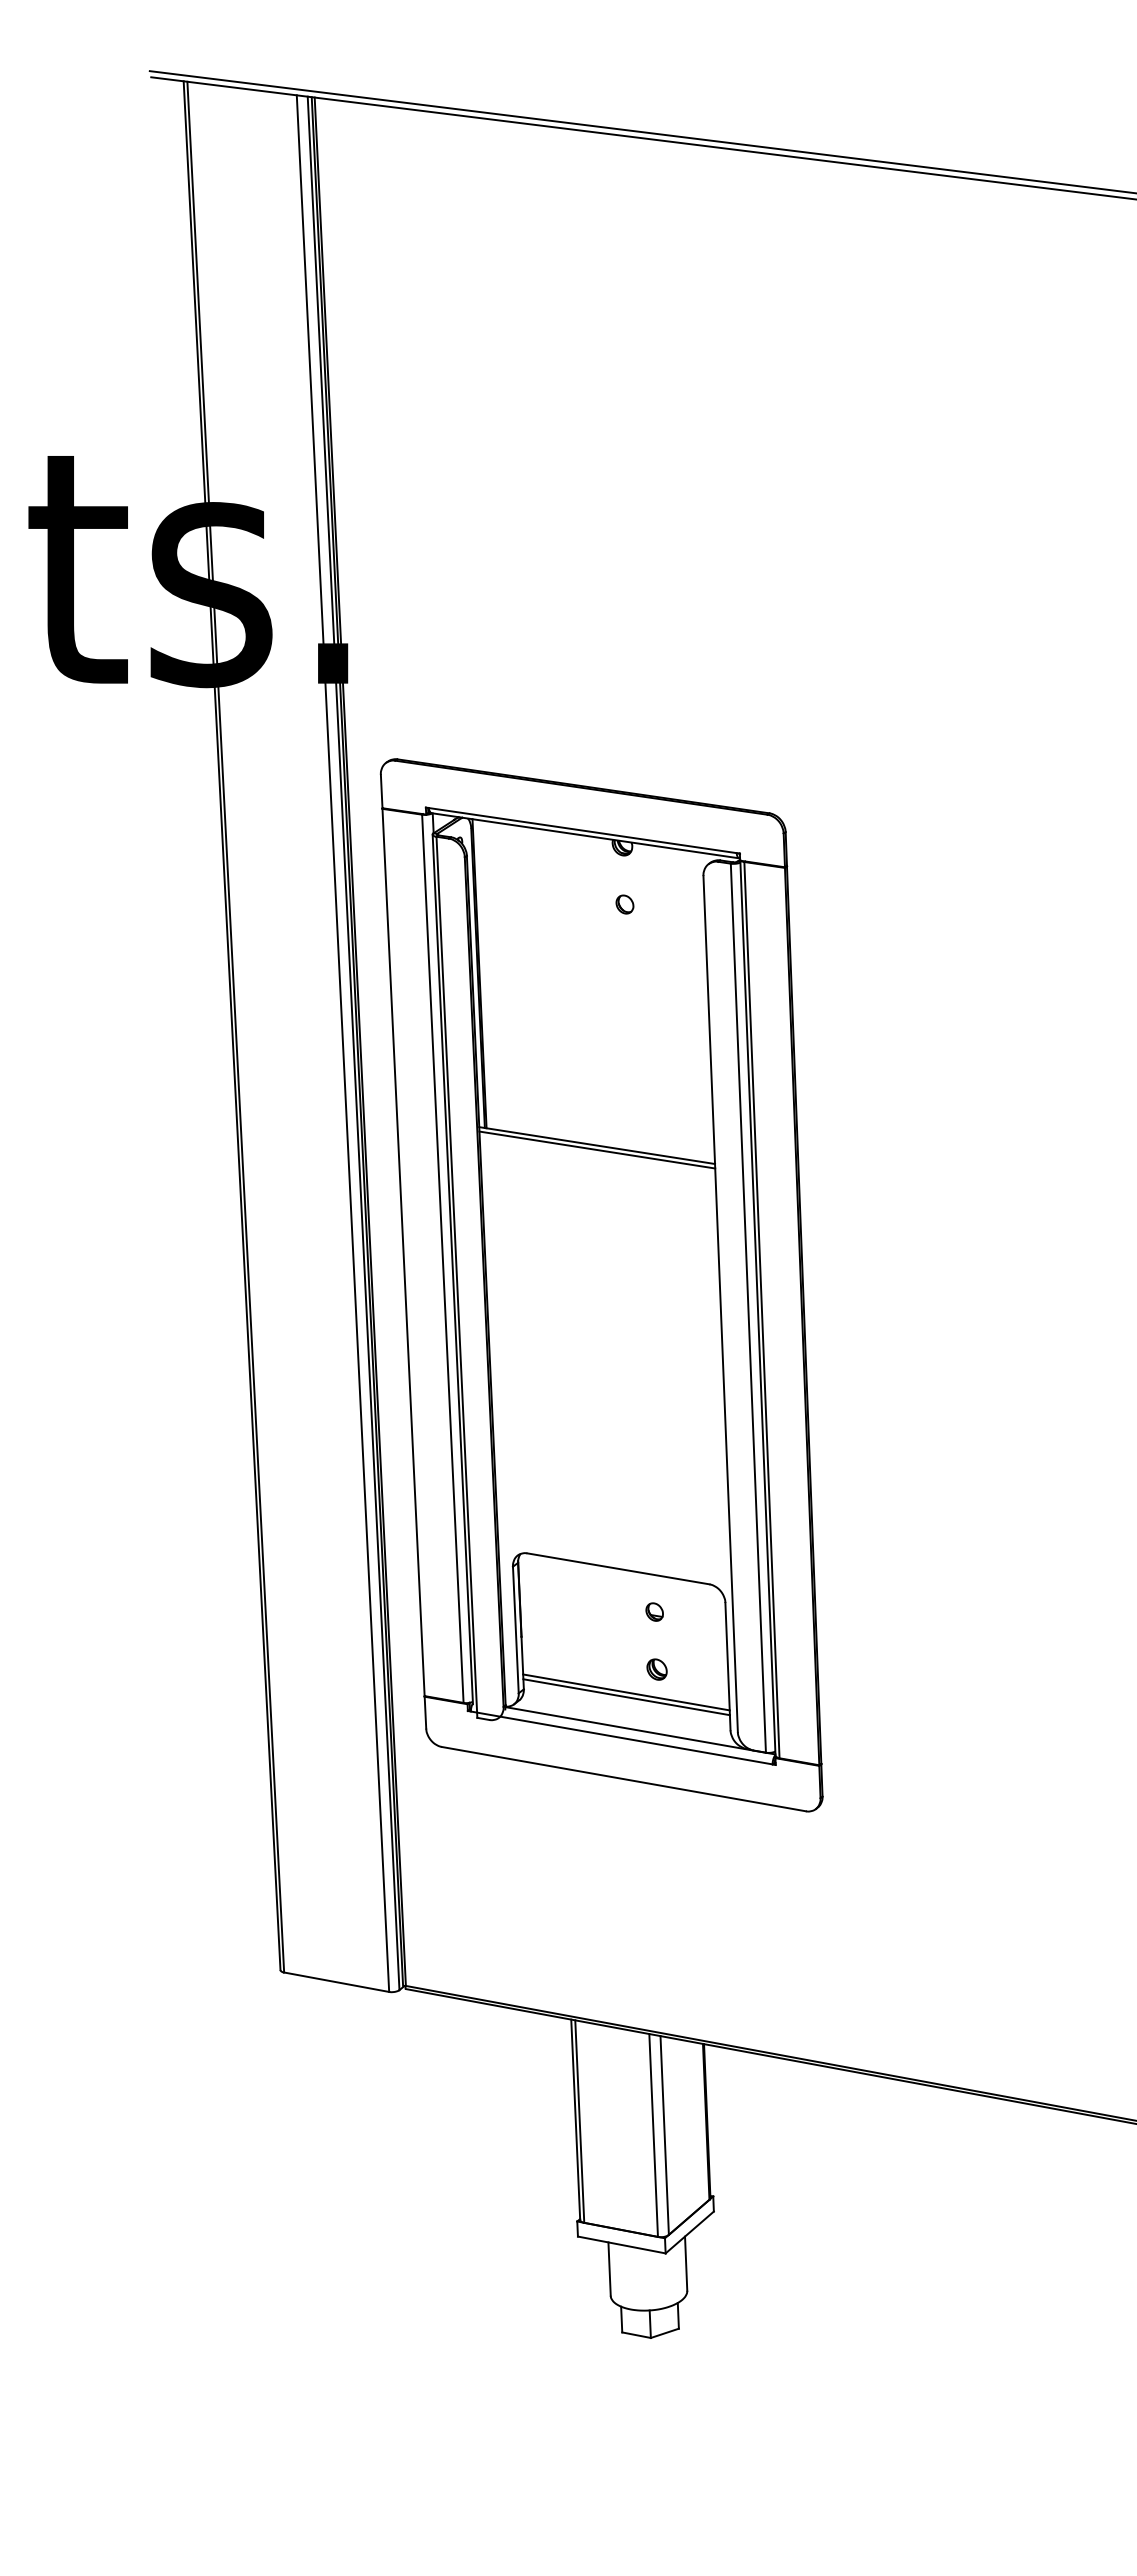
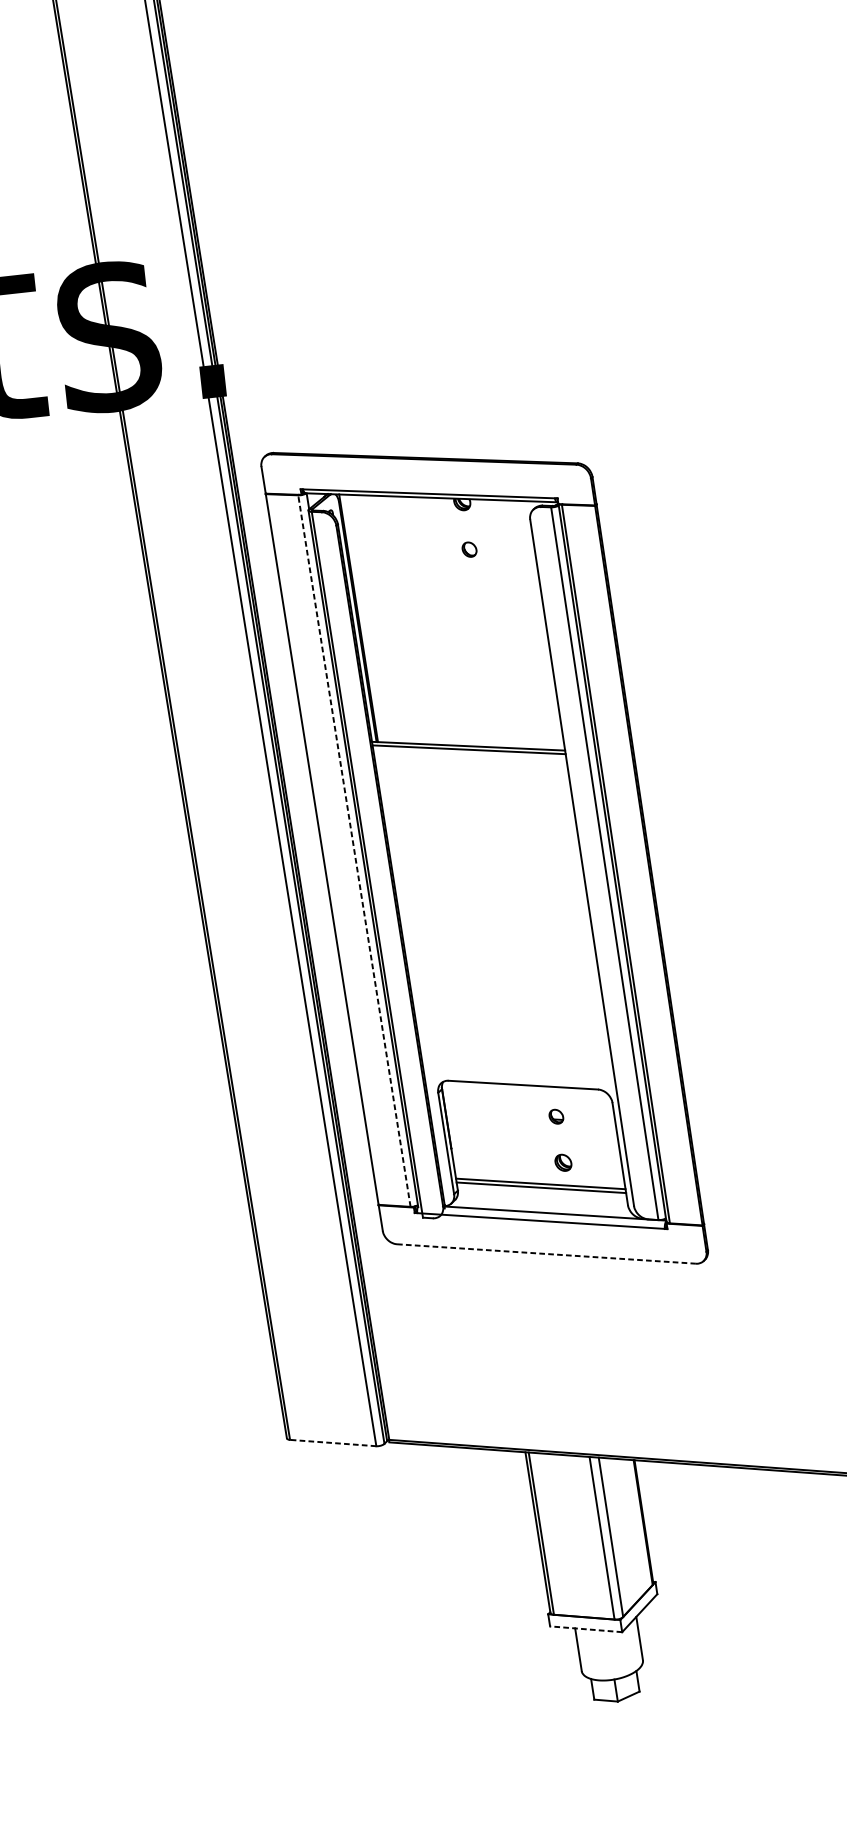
line: (442, 1258) -> (354, 850), solid -> dashed
line: (623, 1779) -> (546, 1254), solid -> dashed
line: (336, 1982) -> (333, 1443), solid -> dashed
line: (621, 2244) -> (585, 1628), solid -> dashed

